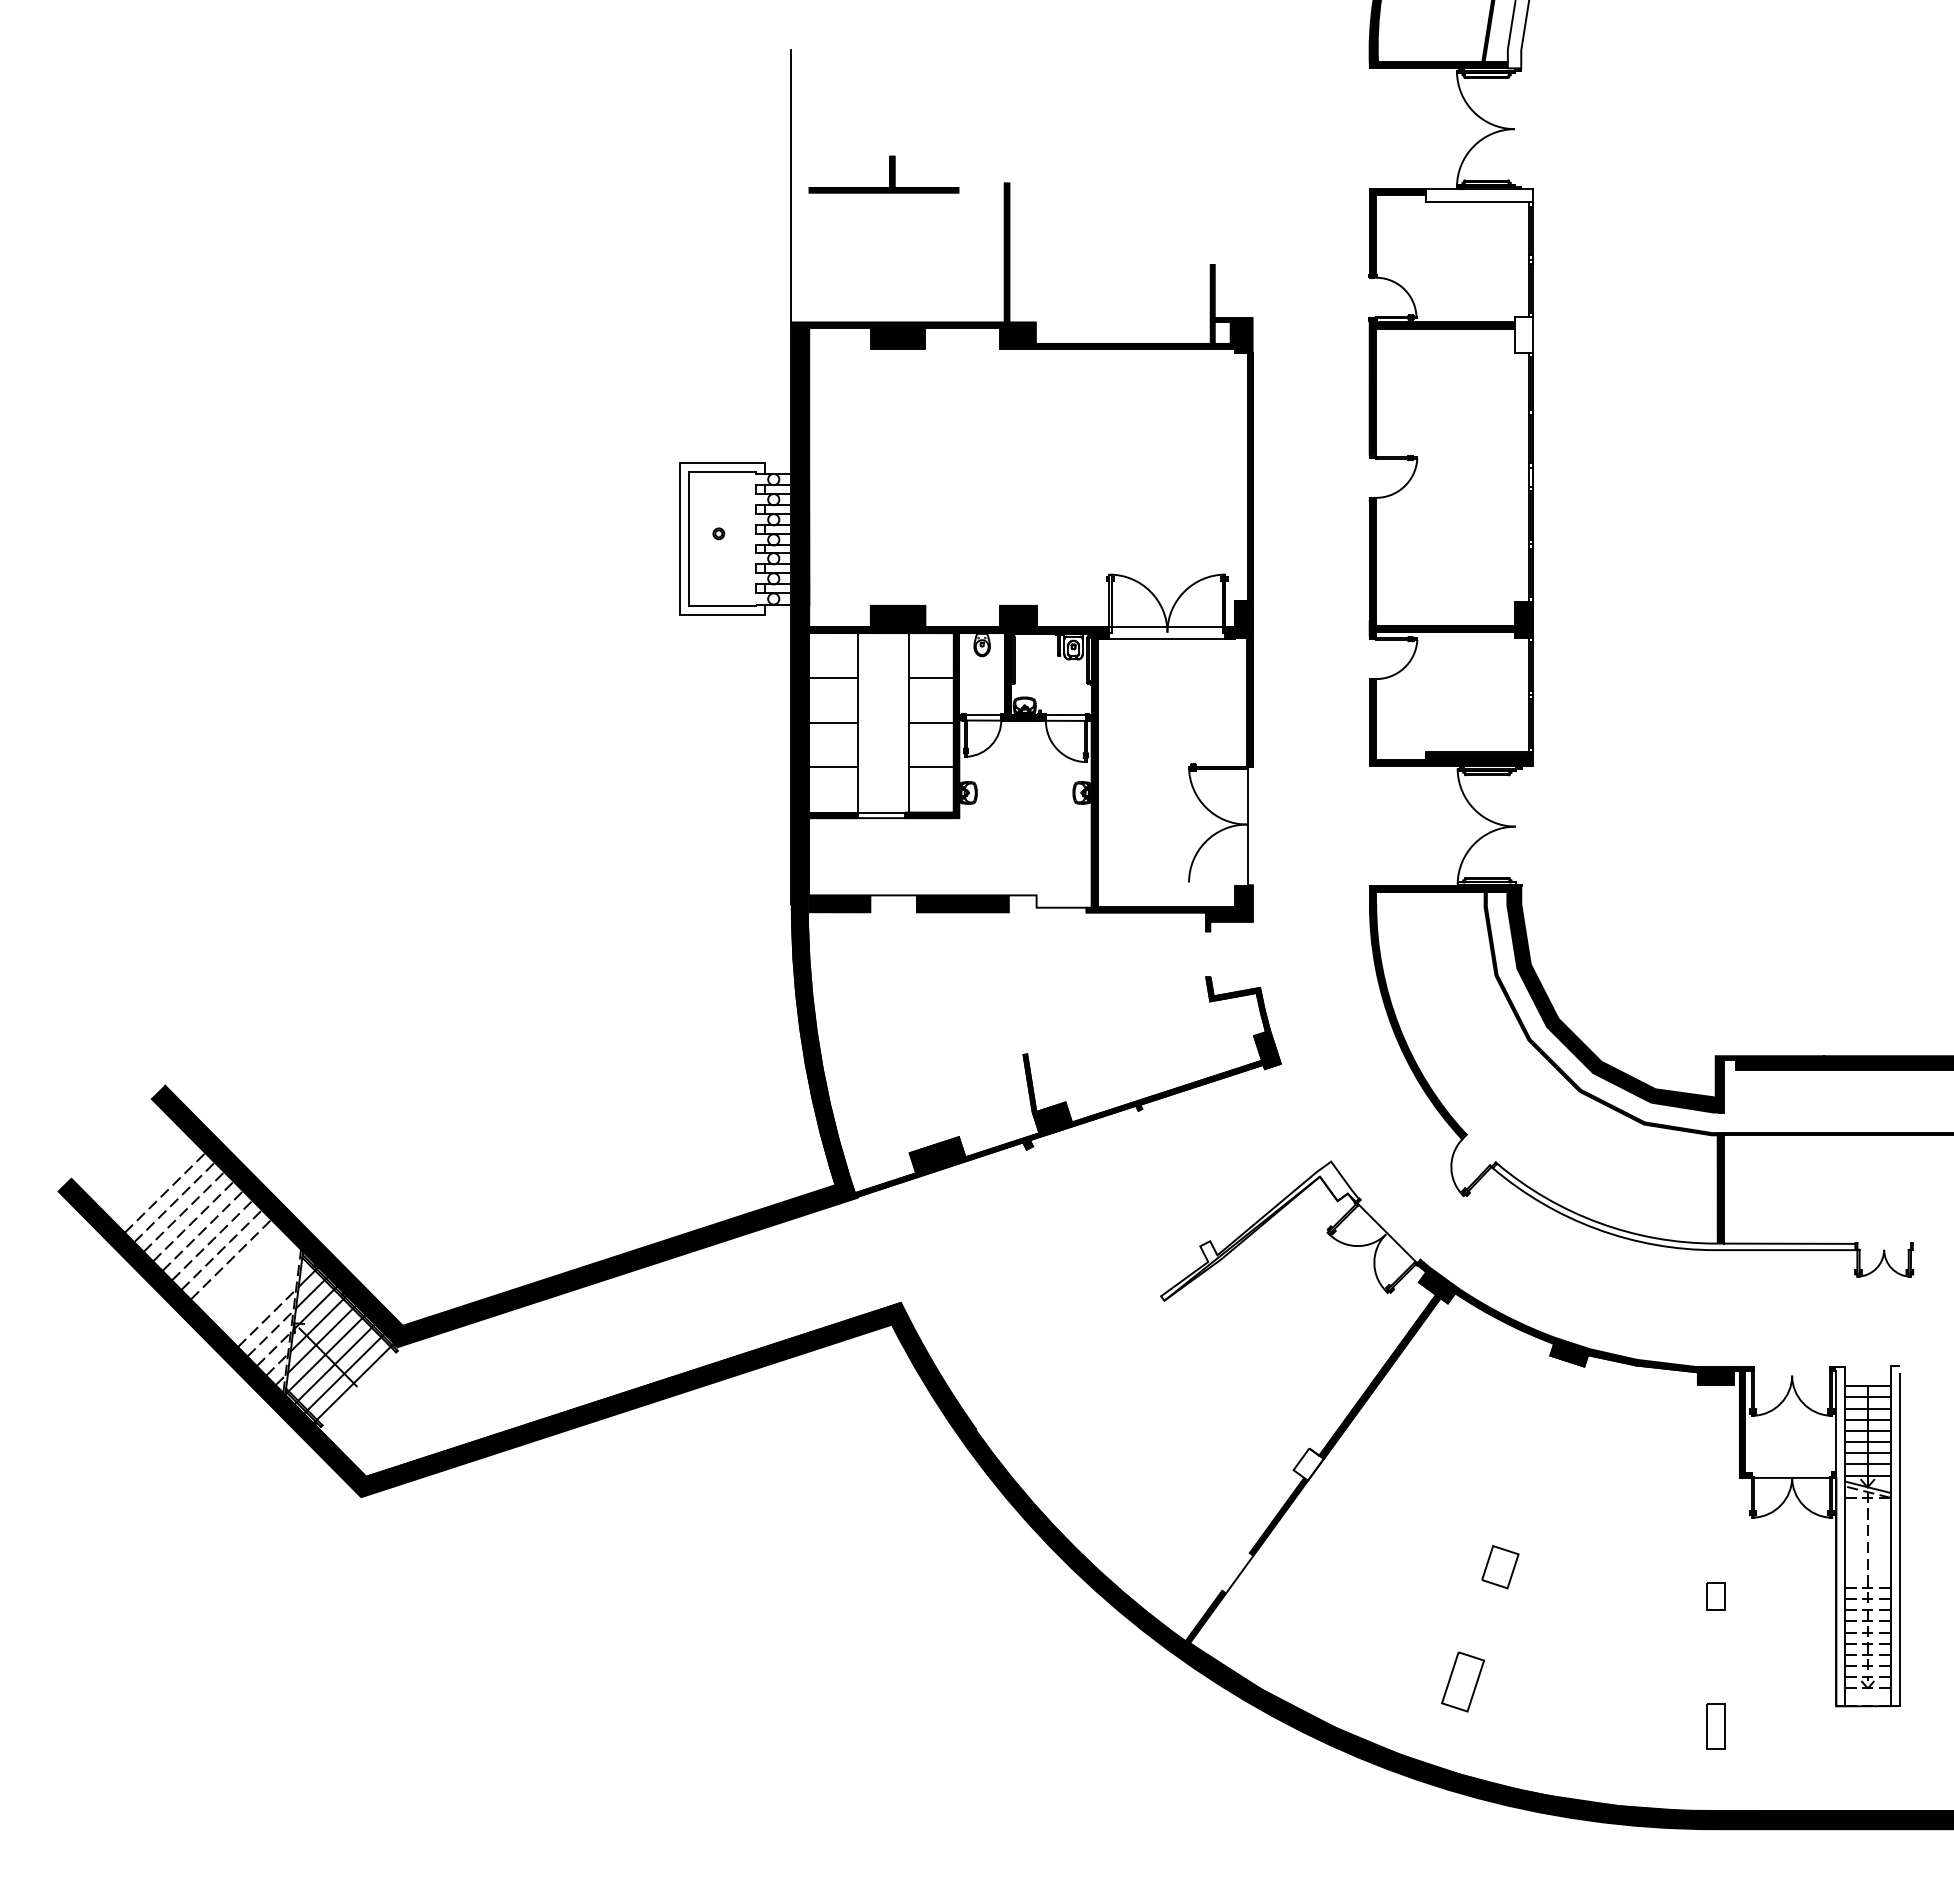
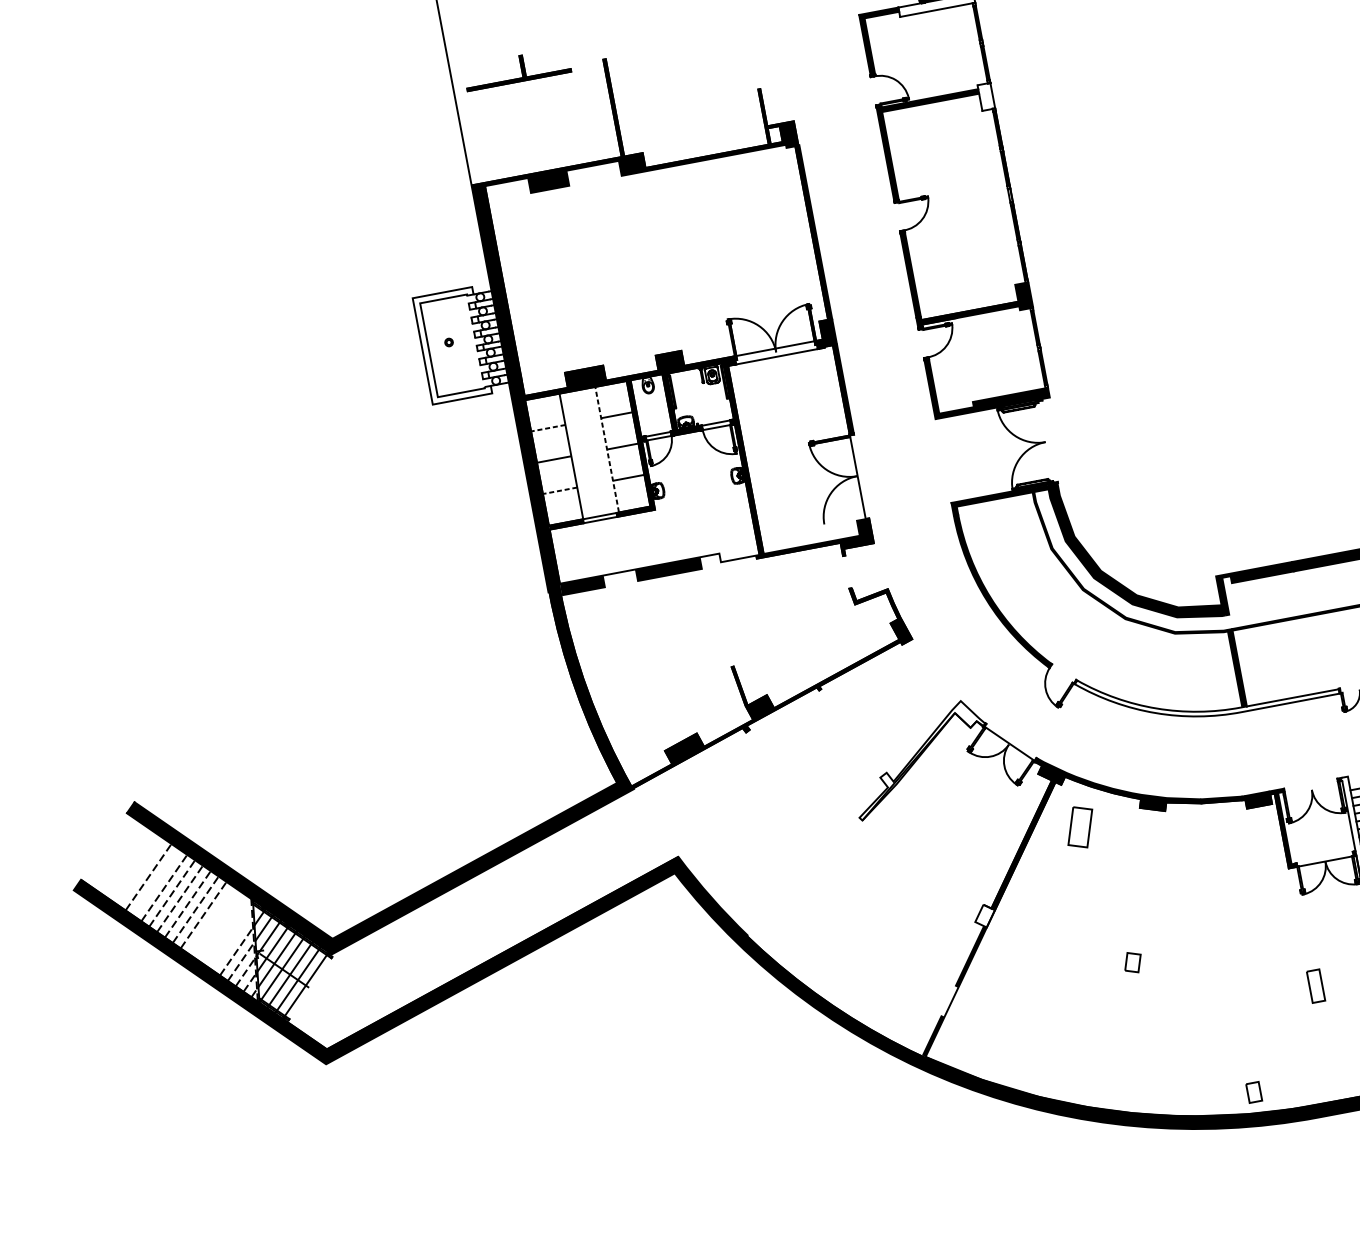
line: (833, 677) -> (548, 427), solid -> dashed
line: (908, 722) -> (606, 449), solid -> dashed
line: (833, 767) -> (560, 490), solid -> dashed
line: (174, 1202) -> (156, 882), removed
part: (1500, 1567) -> (1133, 962), size x0.7
part: (1715, 1596) -> (1253, 1092), moved
part: (1463, 1681) -> (1080, 826), moved
part: (1715, 1726) -> (1315, 986), moved

